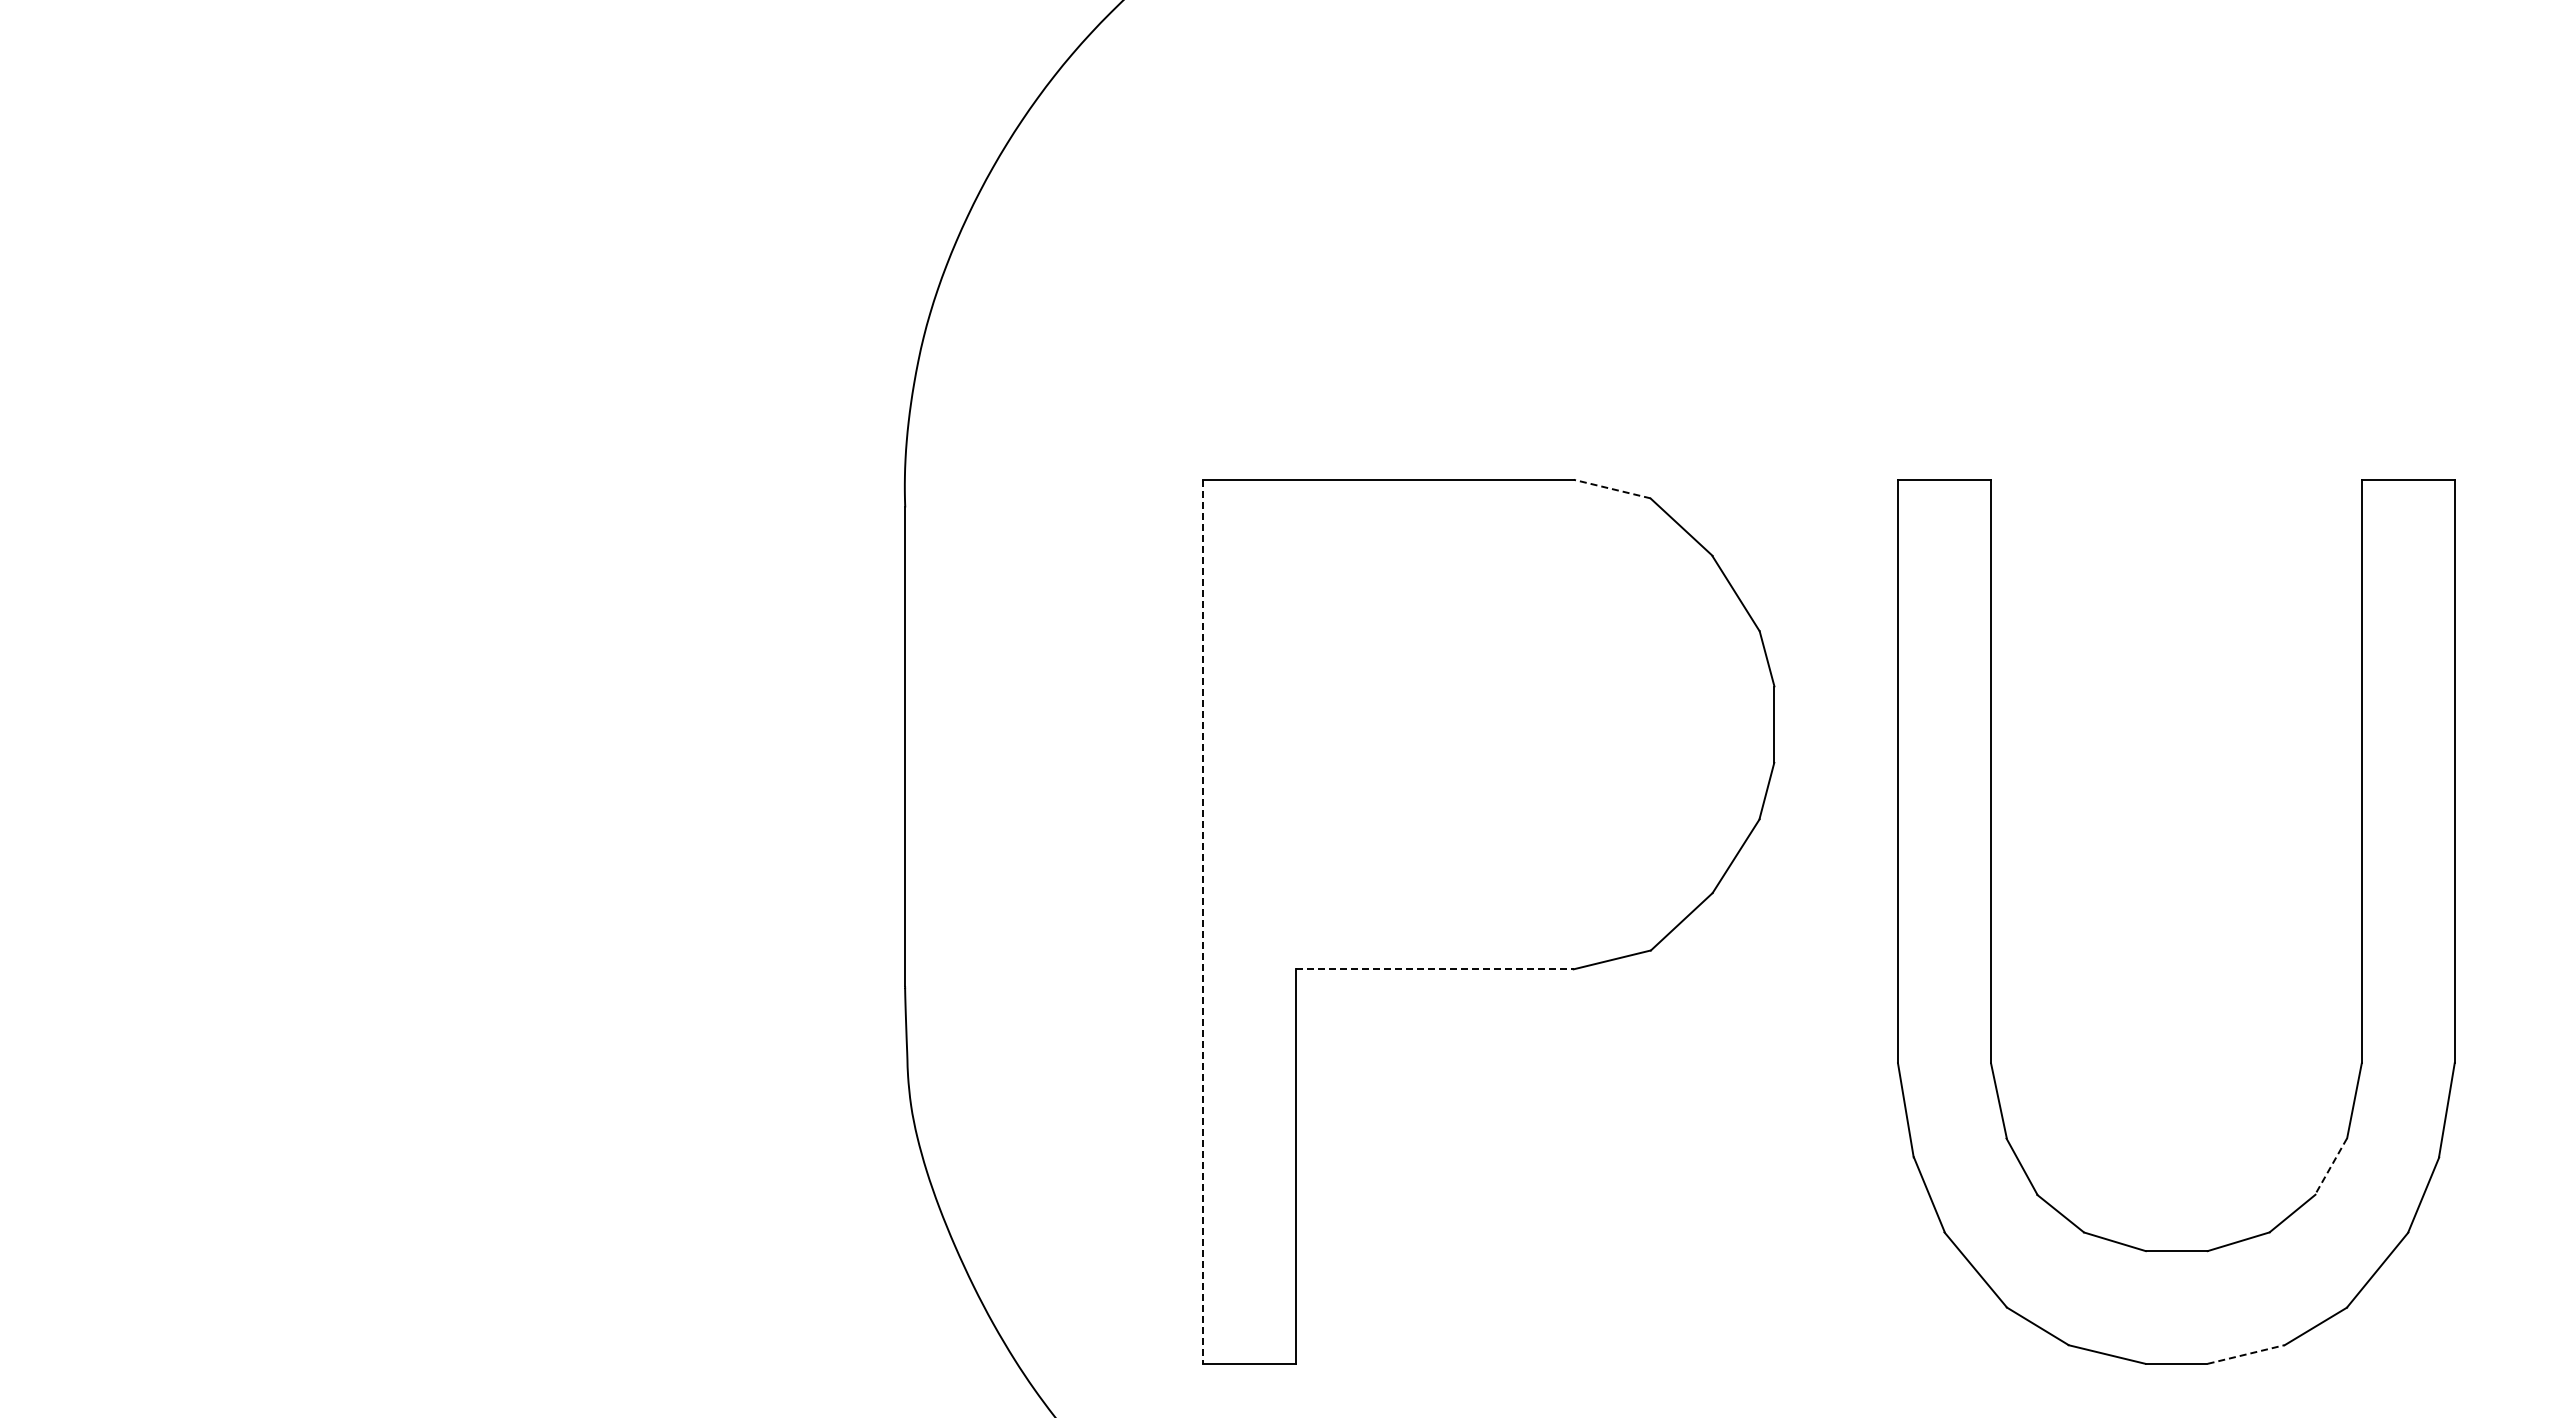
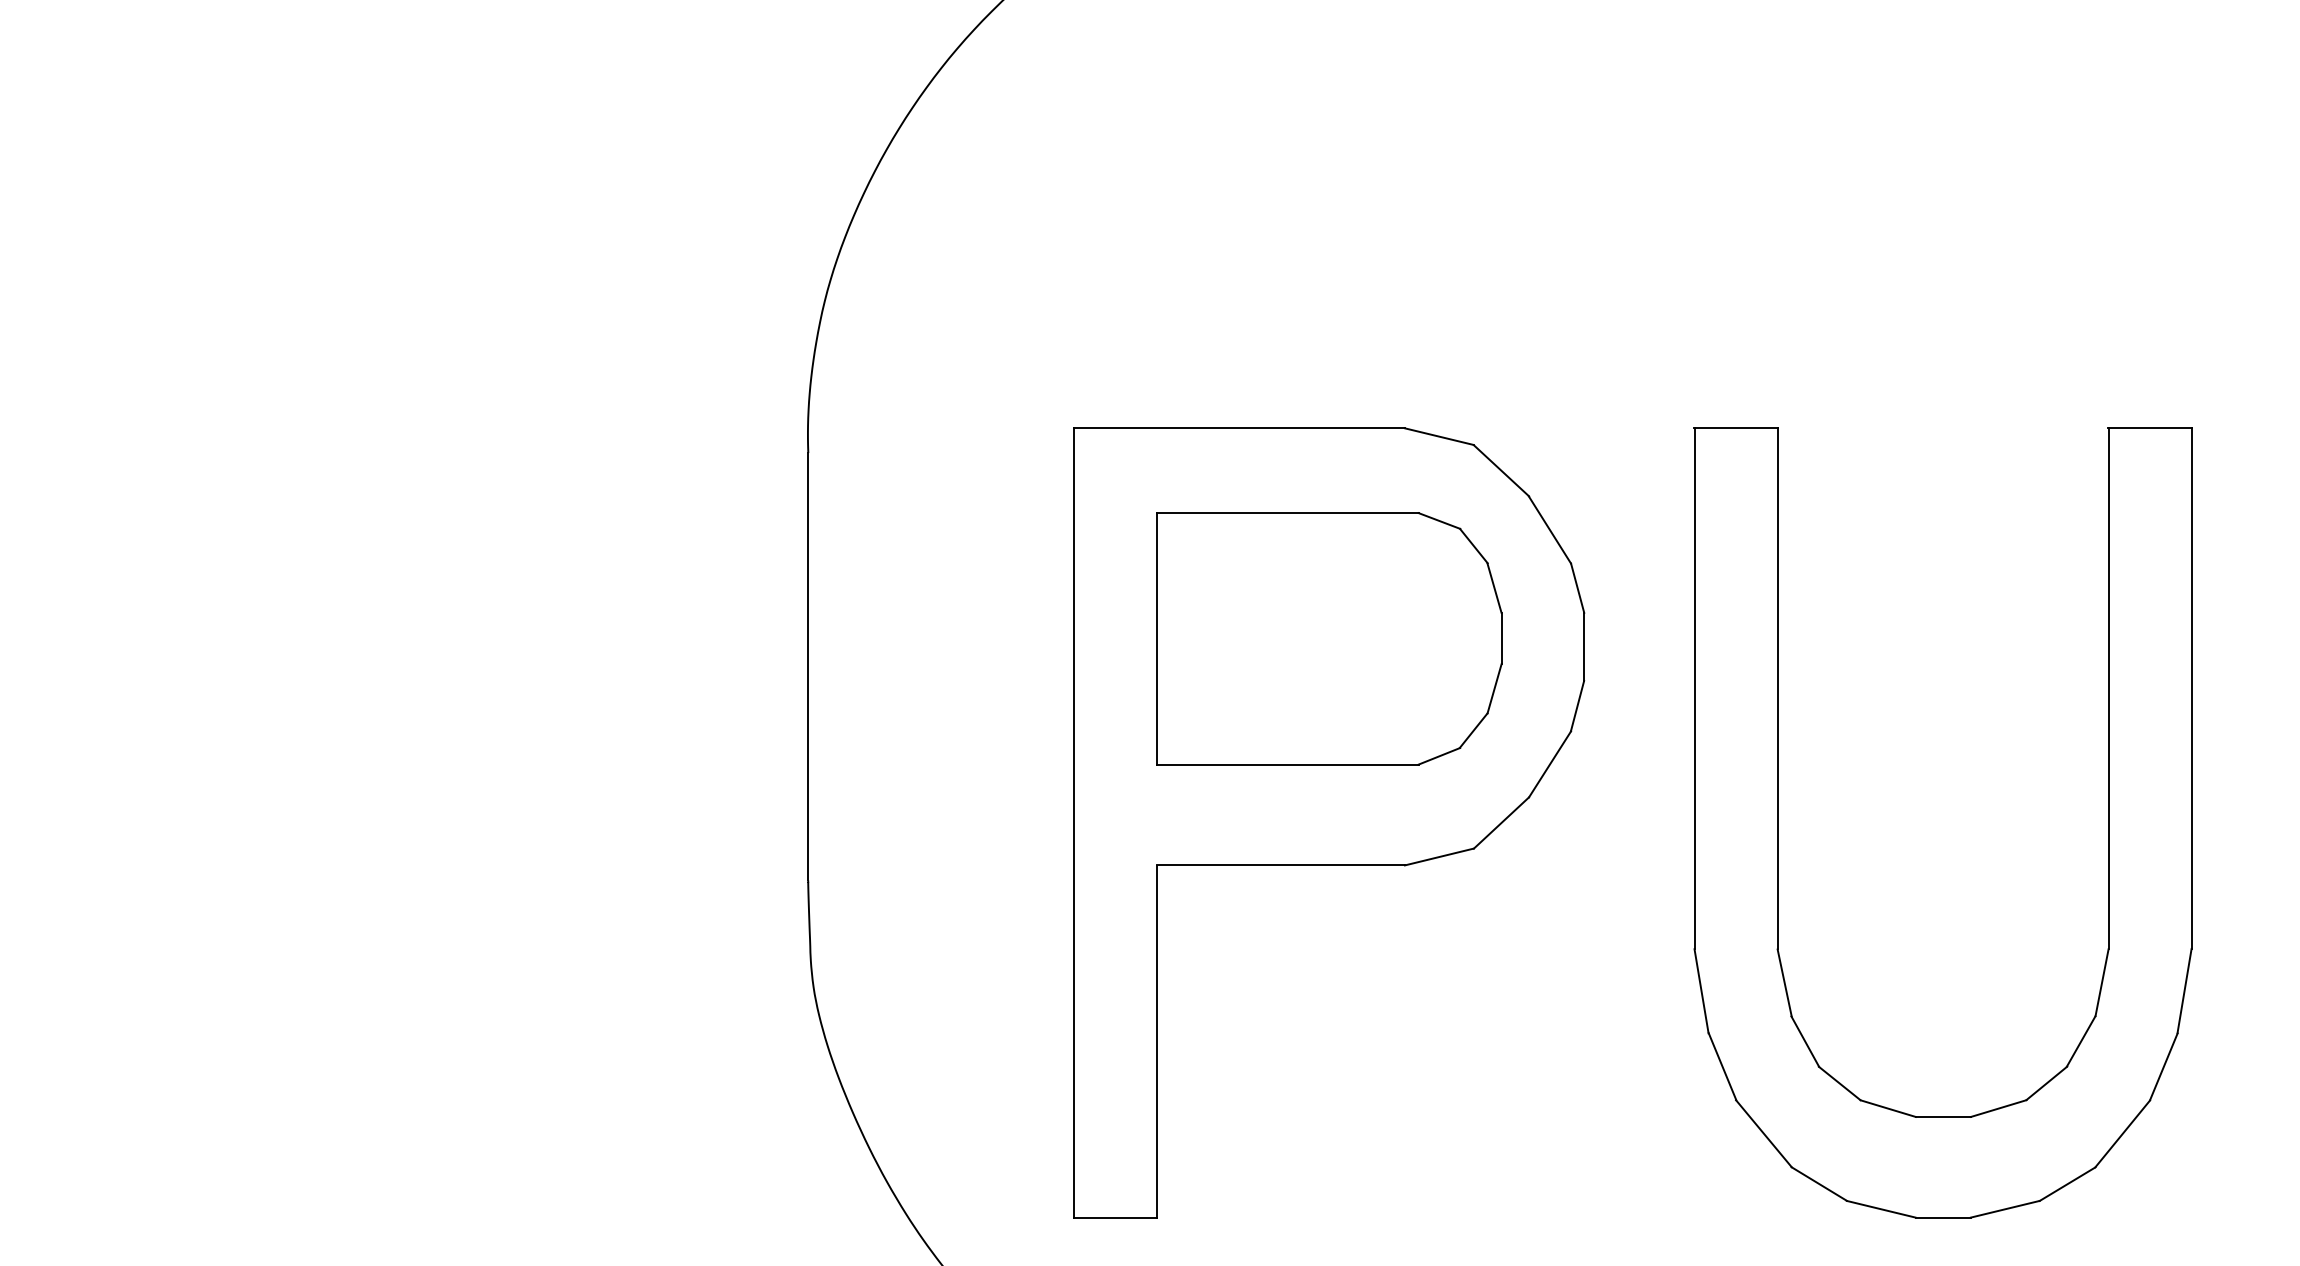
line: (1612, 489) -> (1439, 437), dashed -> solid
part: (1488, 715) -> (1328, 638), added
line: (1202, 922) -> (1073, 823), dashed -> solid
line: (1435, 969) -> (1281, 865), dashed -> solid
line: (2330, 1166) -> (2080, 1041), dashed -> solid
line: (2246, 1354) -> (2005, 1209), dashed -> solid

